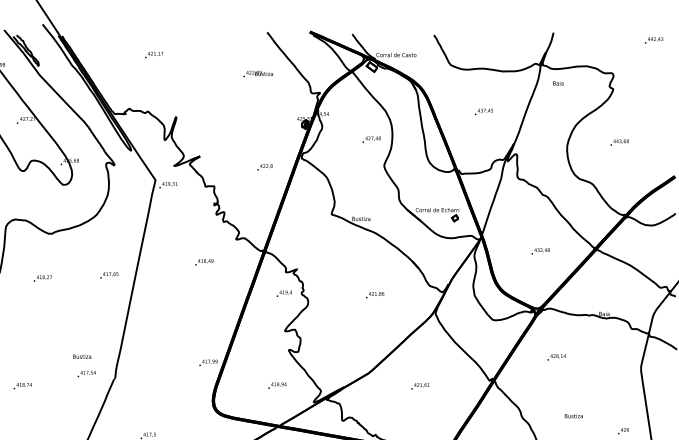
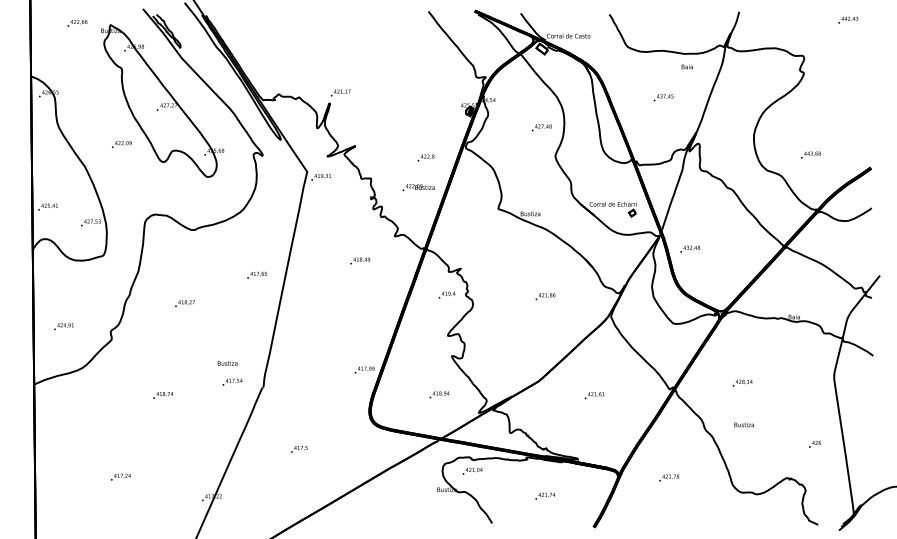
text: (153, 54) -> (340, 92), moved
text: (258, 73) -> (418, 187), moved
text: (557, 83) -> (686, 66), moved
text: (619, 142) -> (810, 154), moved
text: (540, 250) -> (690, 248), moved
text: (42, 278) -> (184, 303), moved
text: (556, 356) -> (742, 382), moved
text: (573, 415) -> (743, 424), moved

